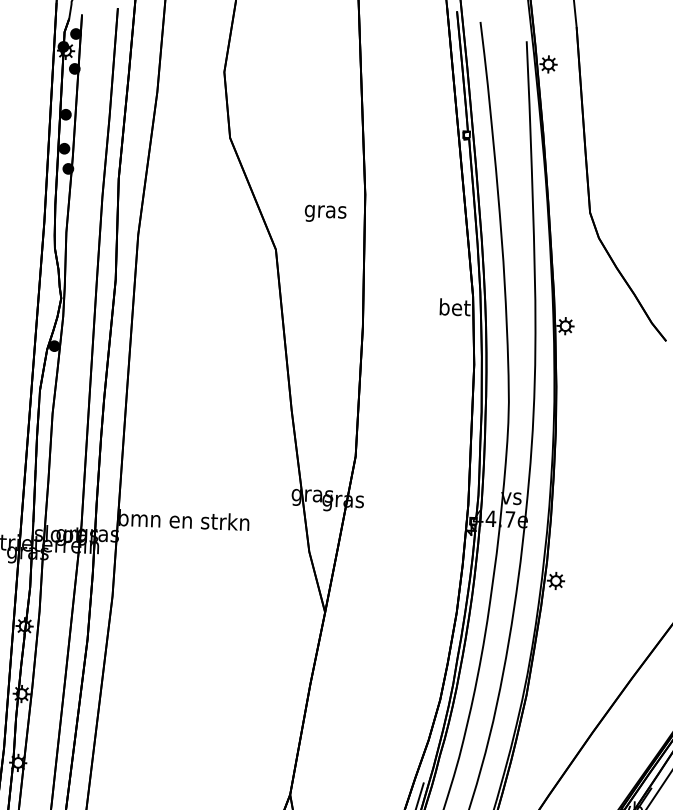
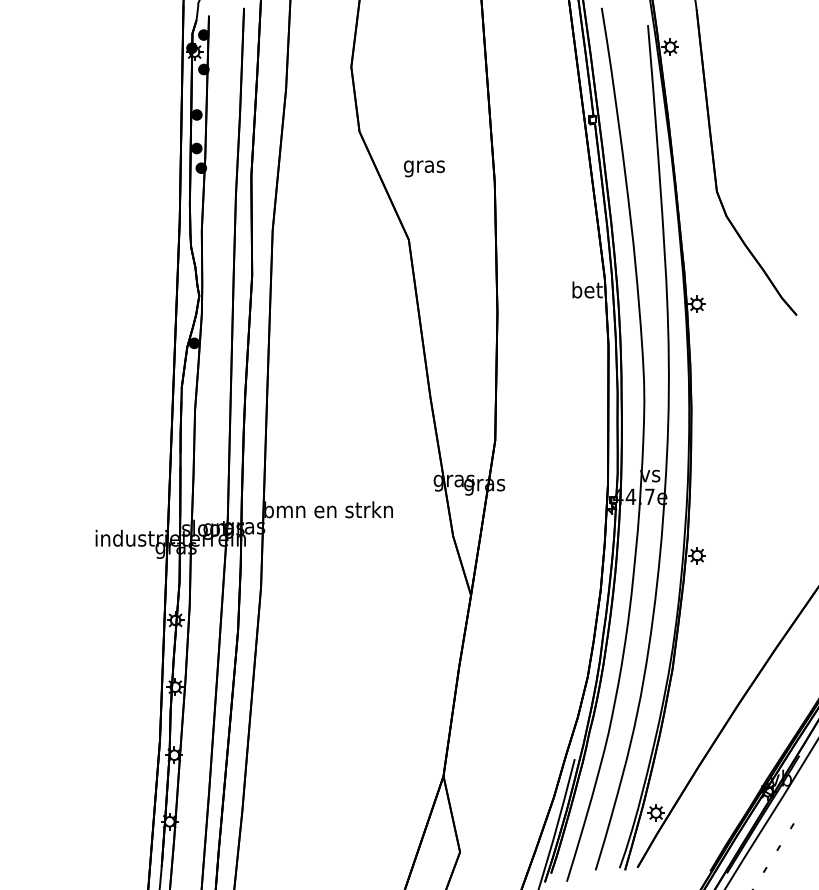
text: (325, 213) -> (424, 168), moved

